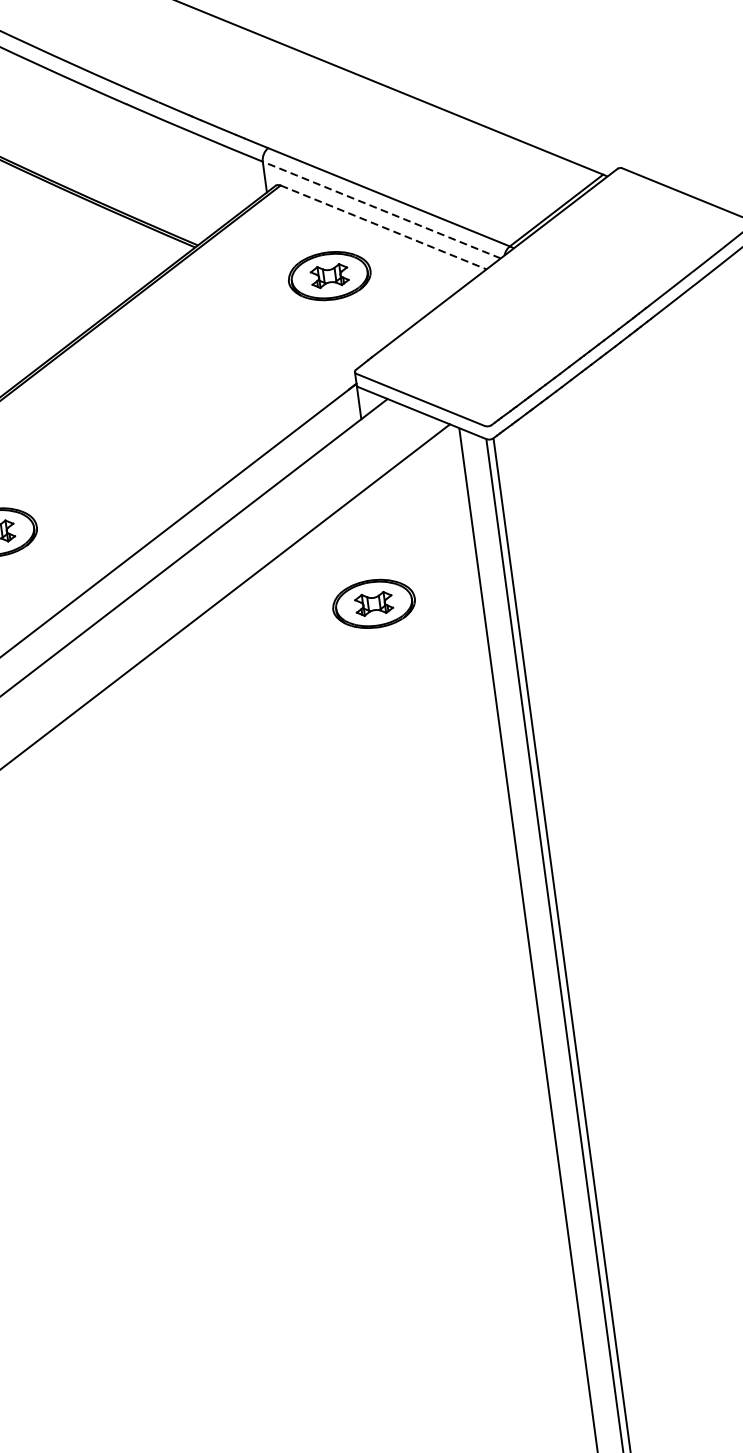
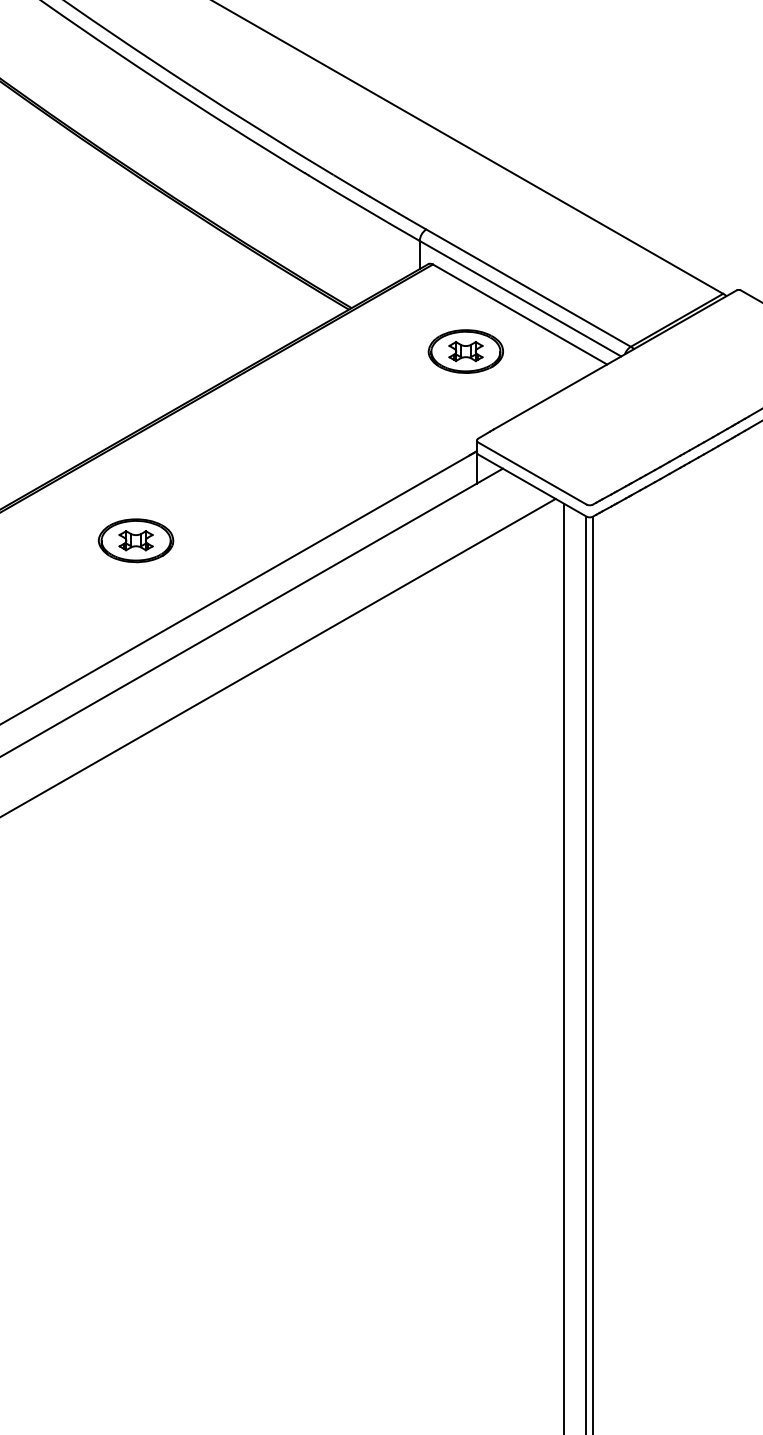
line: (381, 209) -> (520, 298), dashed -> solid
line: (384, 227) -> (520, 314), dashed -> solid
part: (373, 603) -> (465, 650), removed

